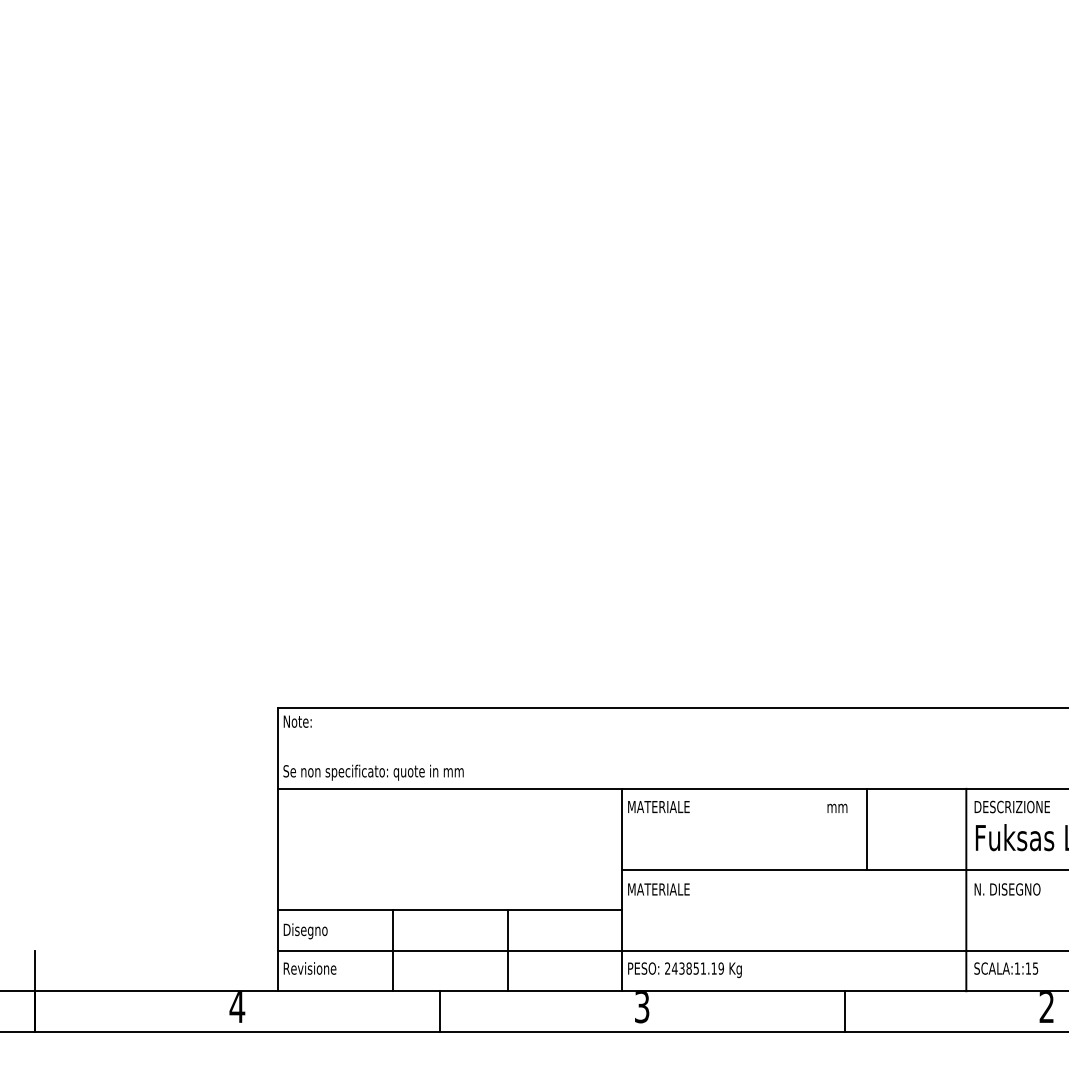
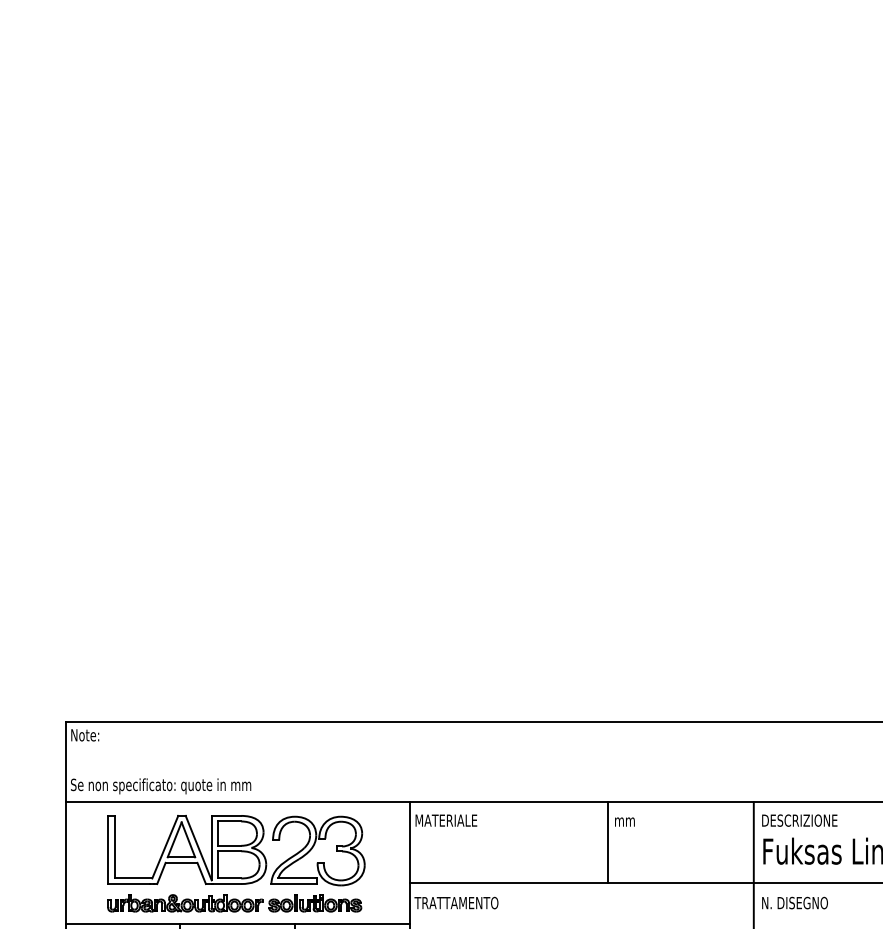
line: (866, 828) -> (607, 842), moved
part: (448, 849) -> (235, 863), added
text: (668, 889) -> (455, 903), MATERIALE -> TRATTAMENTO

